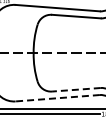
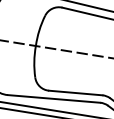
line: (75, 89) -> (74, 92), dashed -> solid
line: (57, 98) -> (53, 99), dashed -> solid

